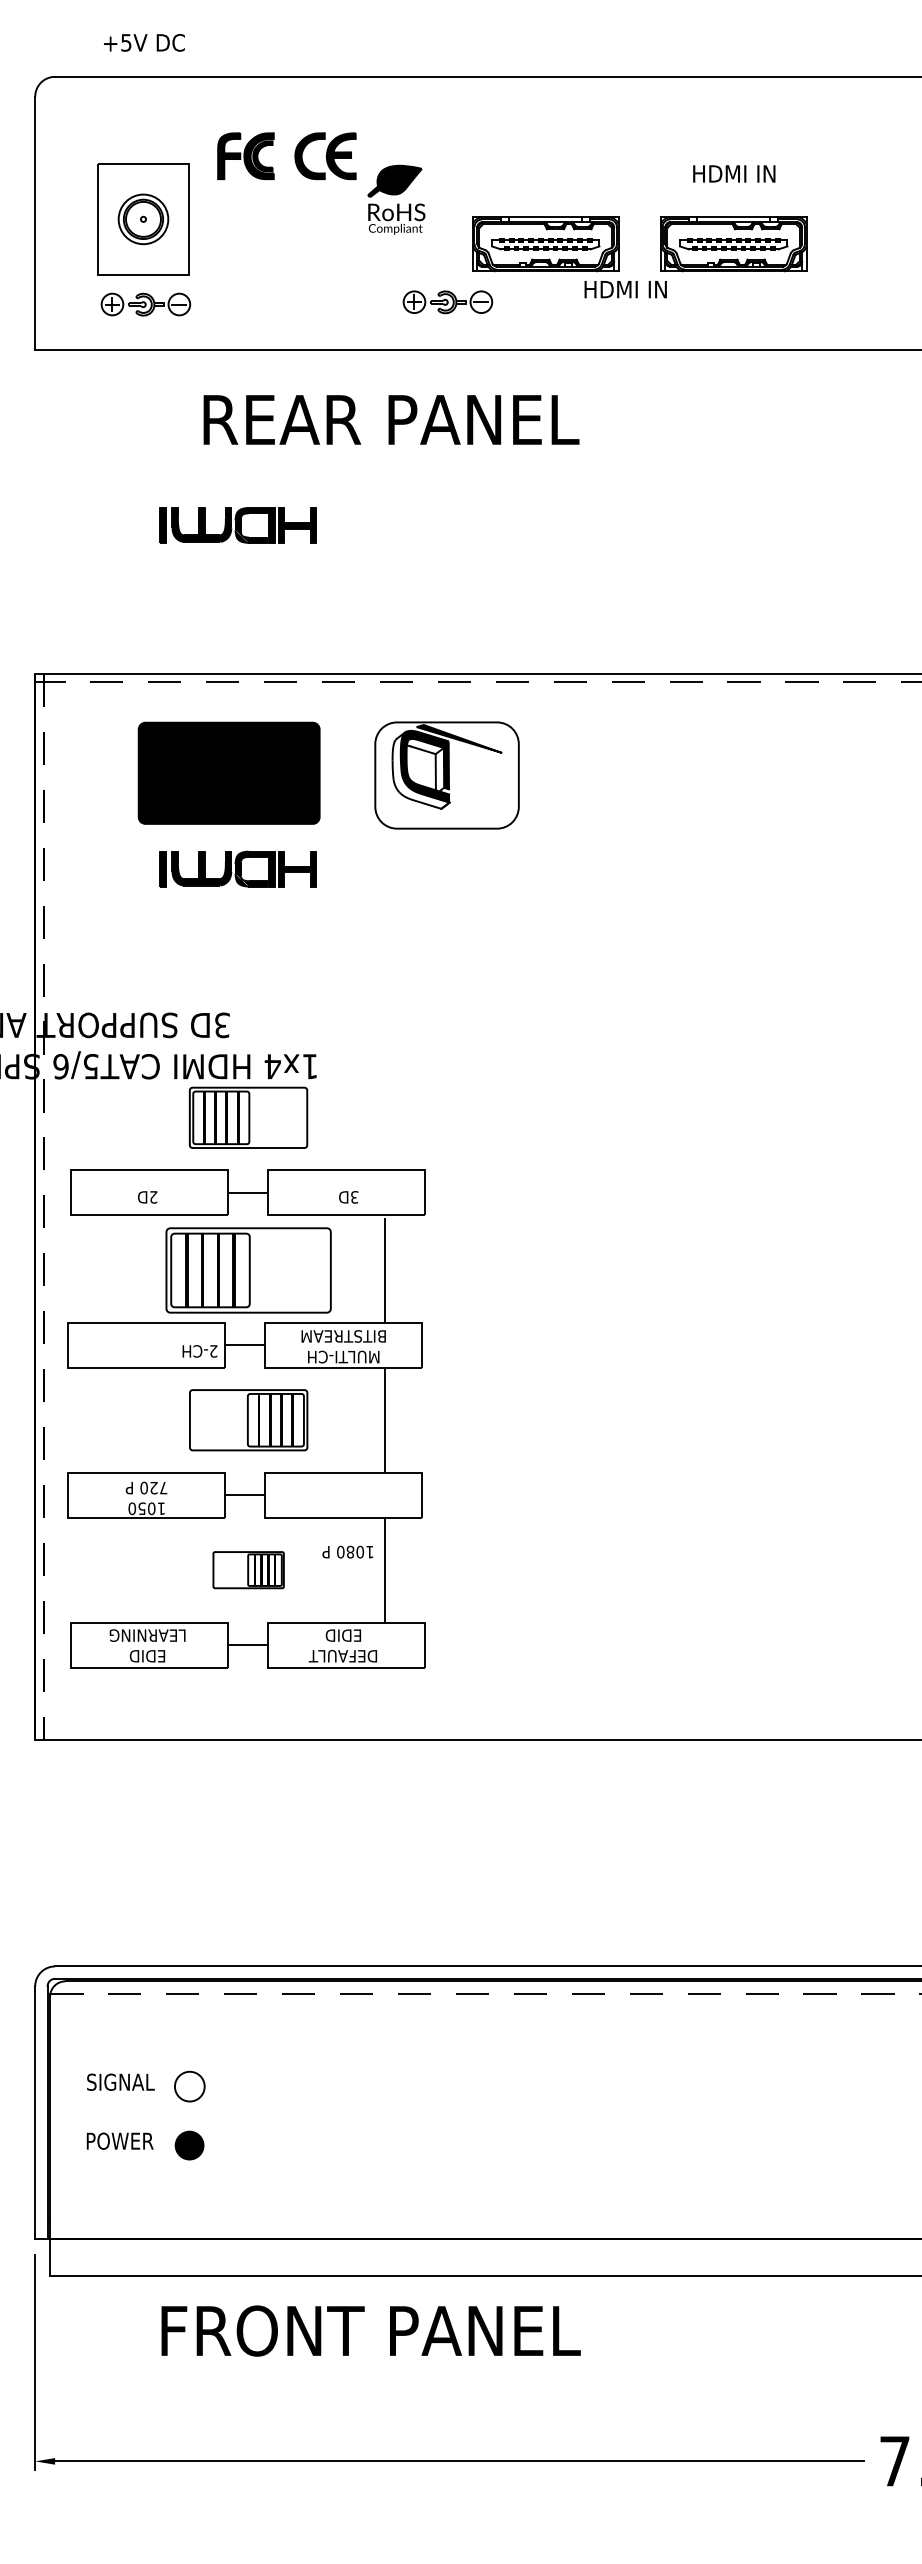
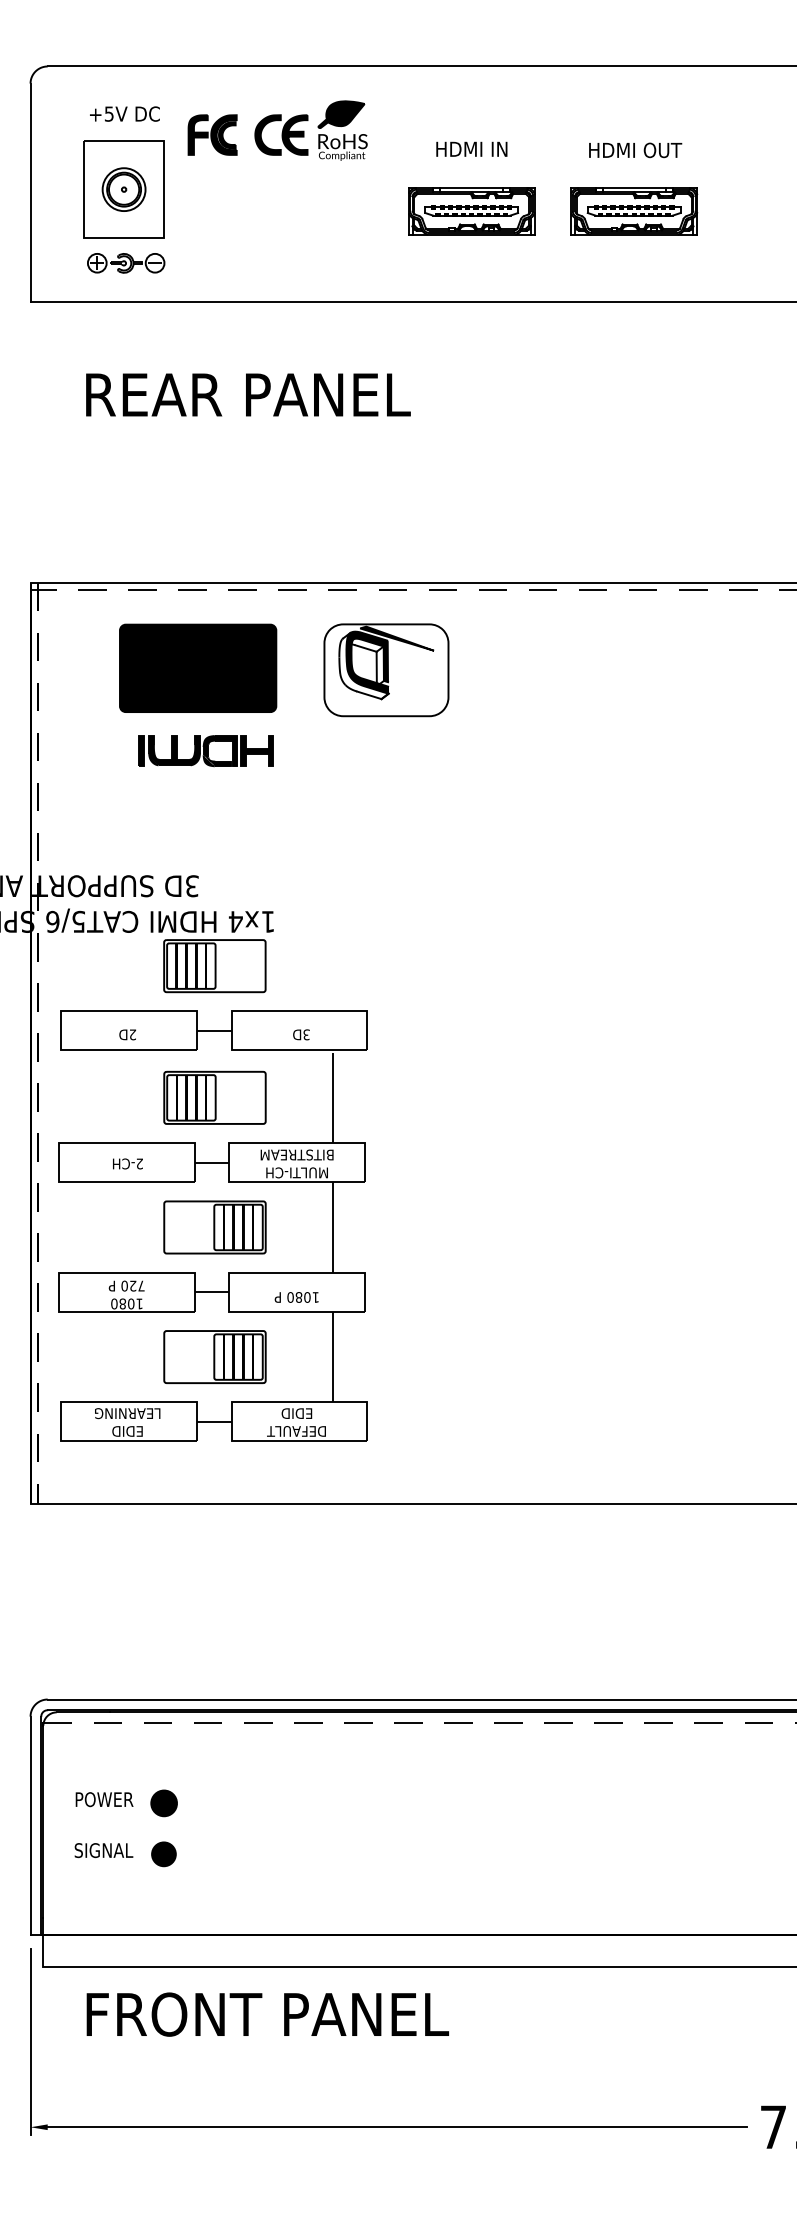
text: (143, 42) -> (124, 113), moved
text: (735, 174) -> (635, 150), HDMI IN -> HDMI OUT
part: (396, 199) -> (342, 130), moved
text: (625, 288) -> (471, 148), moved
part: (448, 302) -> (387, 261), removed
text: (391, 419) -> (248, 394), moved
part: (237, 525) -> (205, 454), removed
part: (248, 1269) -> (214, 1097), size x0.71
text: (199, 1350) -> (127, 1163), moved
text: (141, 1508) -> (122, 1303), 1050 -> 1080
text: (347, 1552) -> (296, 1297), moved
part: (248, 1569) -> (214, 1356), size x1.67
text: (120, 2082) -> (104, 1799), SIGNAL -> POWER
fill: (190, 2086) -> (164, 1803), added
text: (119, 2141) -> (103, 1850), POWER -> SIGNAL
text: (370, 2330) -> (267, 2014), moved

